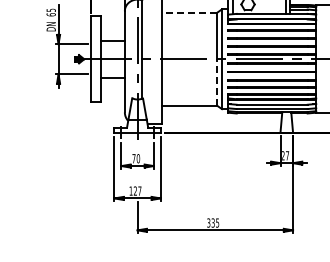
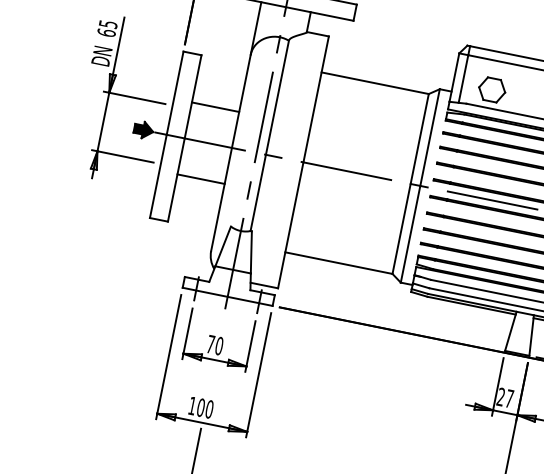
line: (189, 12) -> (375, 82), dashed -> solid
line: (217, 81) -> (402, 227), dashed -> solid
text: (137, 190) -> (205, 407), 127 -> 100

